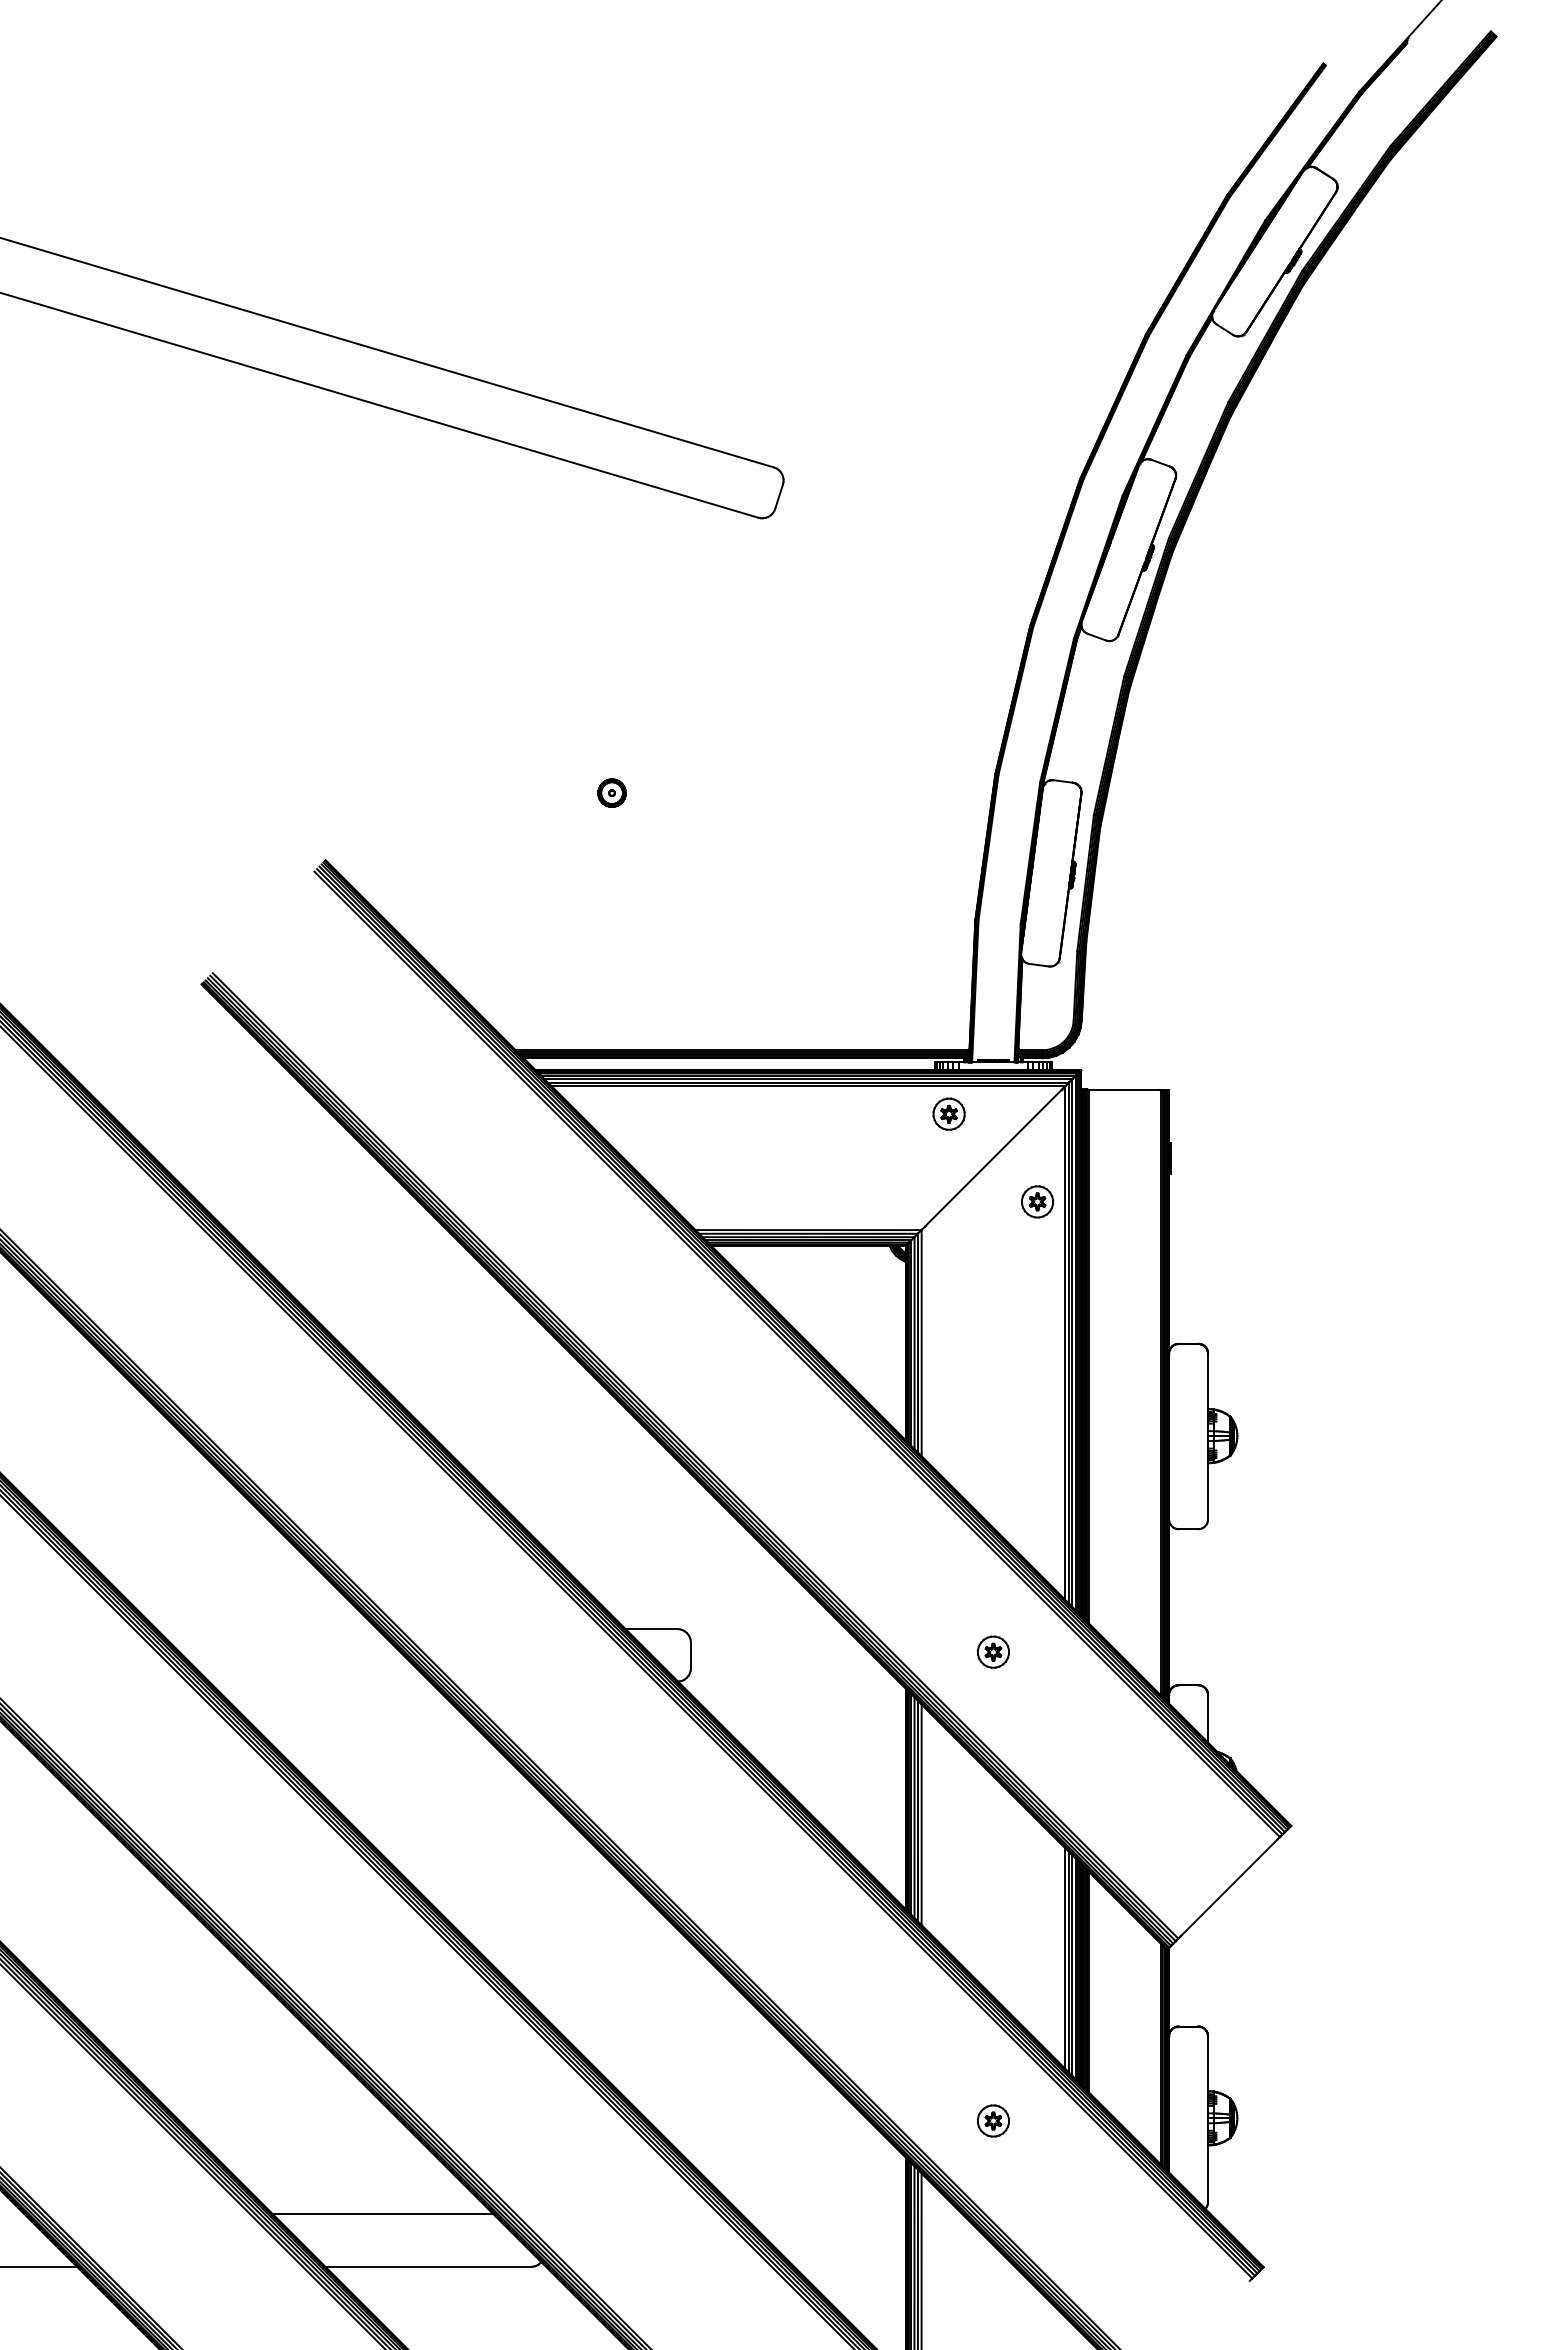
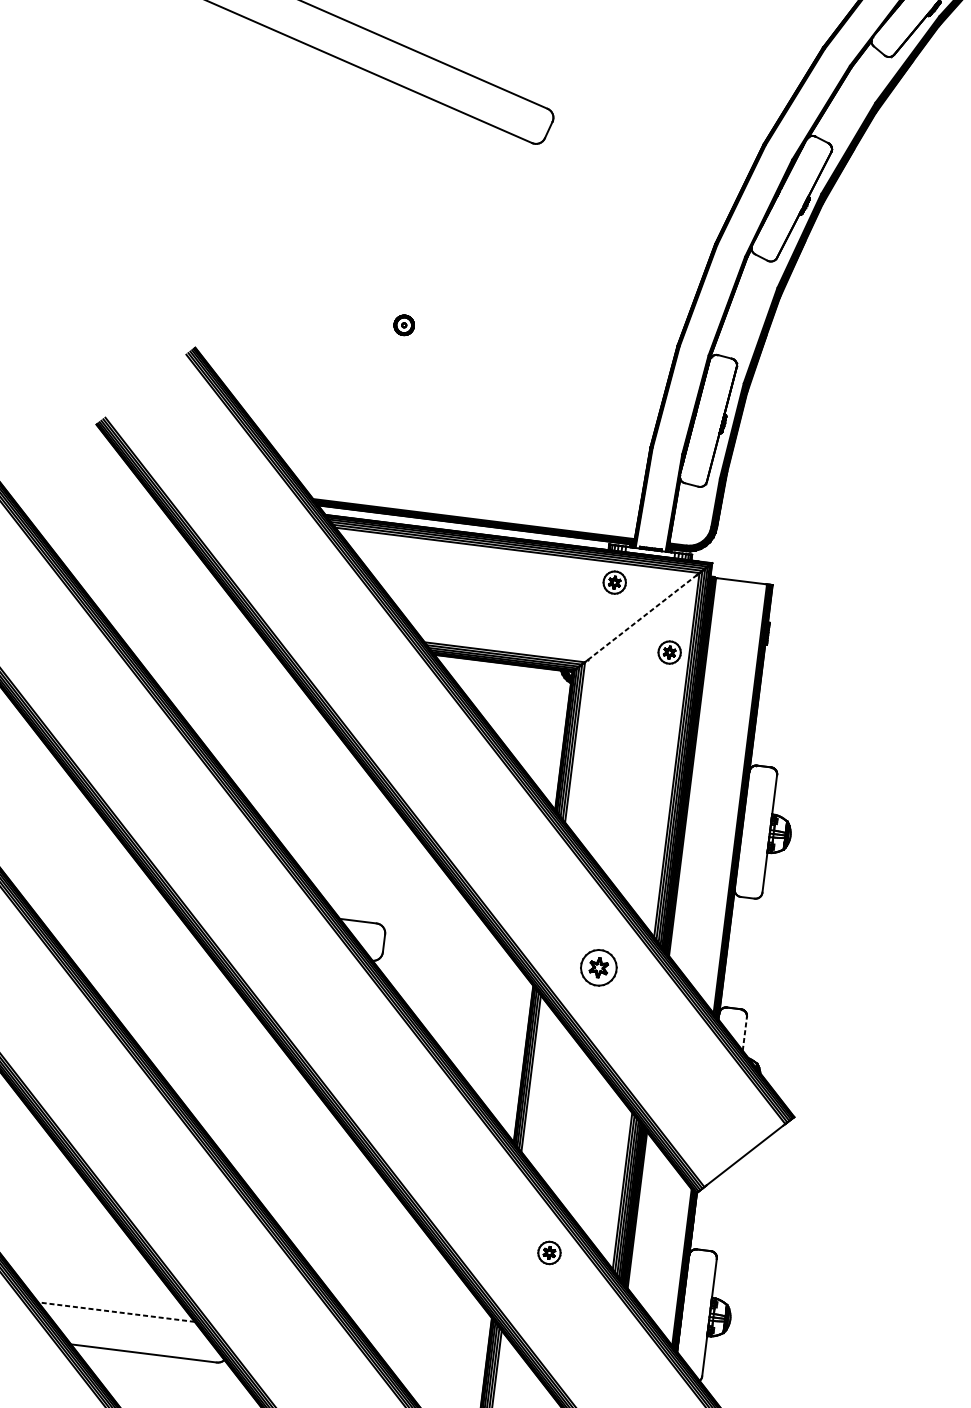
line: (993, 1158) -> (642, 617), solid -> dashed
part: (992, 1651) -> (598, 967), size x1.6
line: (1208, 1718) -> (745, 1033), solid -> dashed
line: (921, 1814) -> (533, 1076), removed
part: (992, 2120) -> (548, 1252), moved
line: (382, 2214) -> (116, 1312), solid -> dashed

